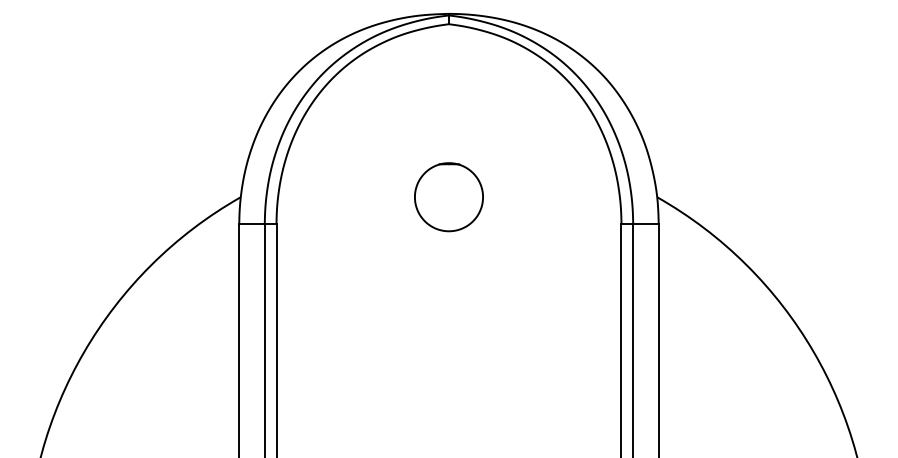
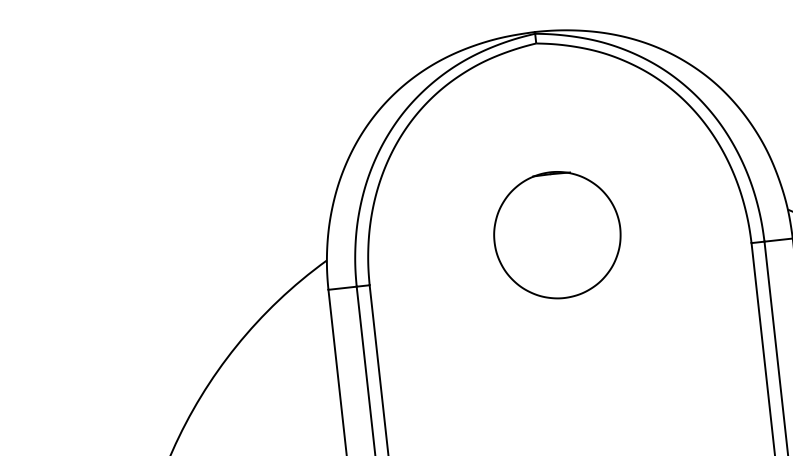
part: (448, 196) -> (556, 234), size x1.67

